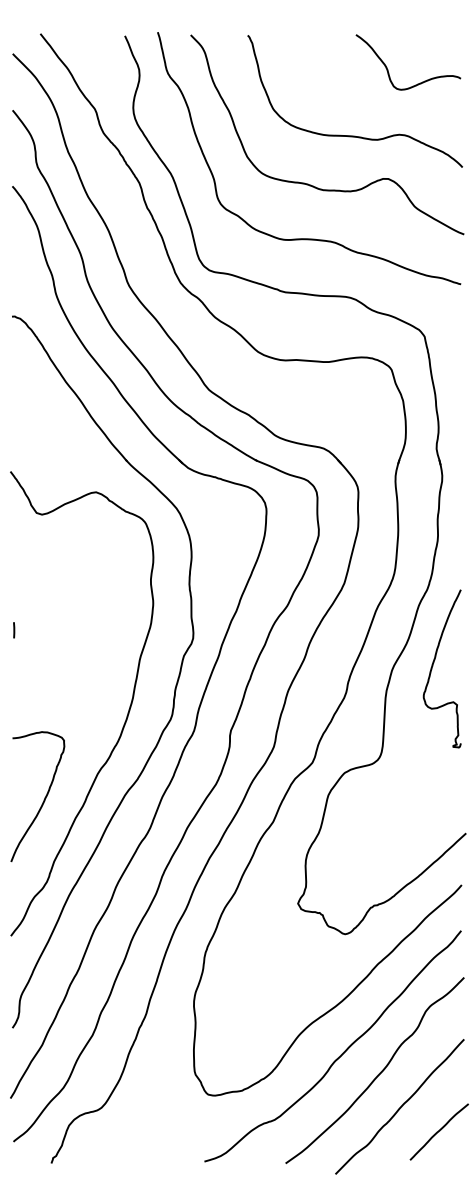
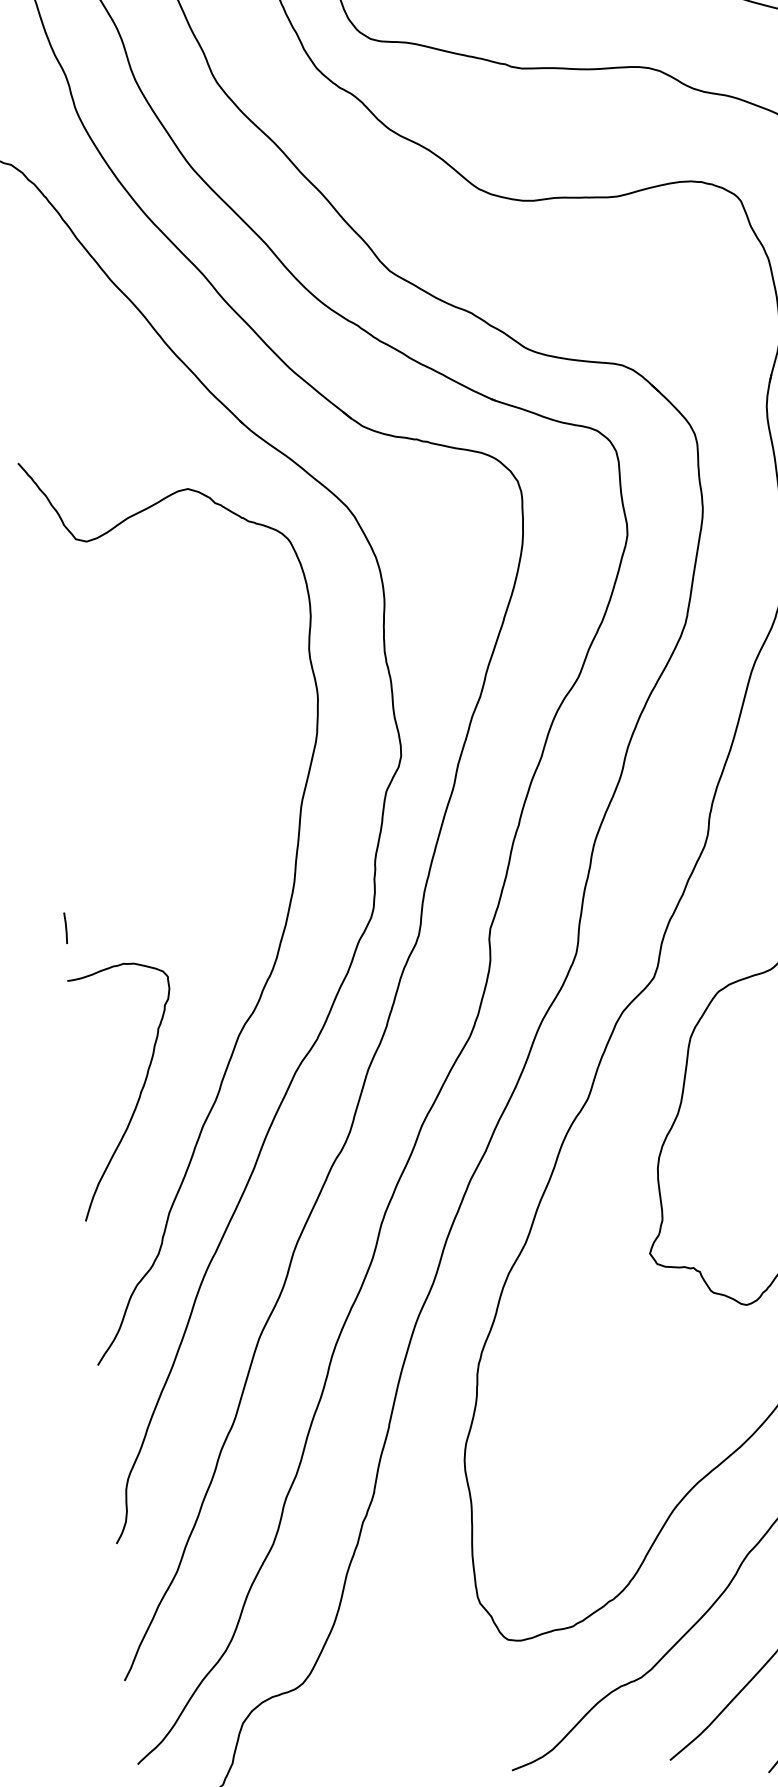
line: (14, 630) -> (66, 928), moved

